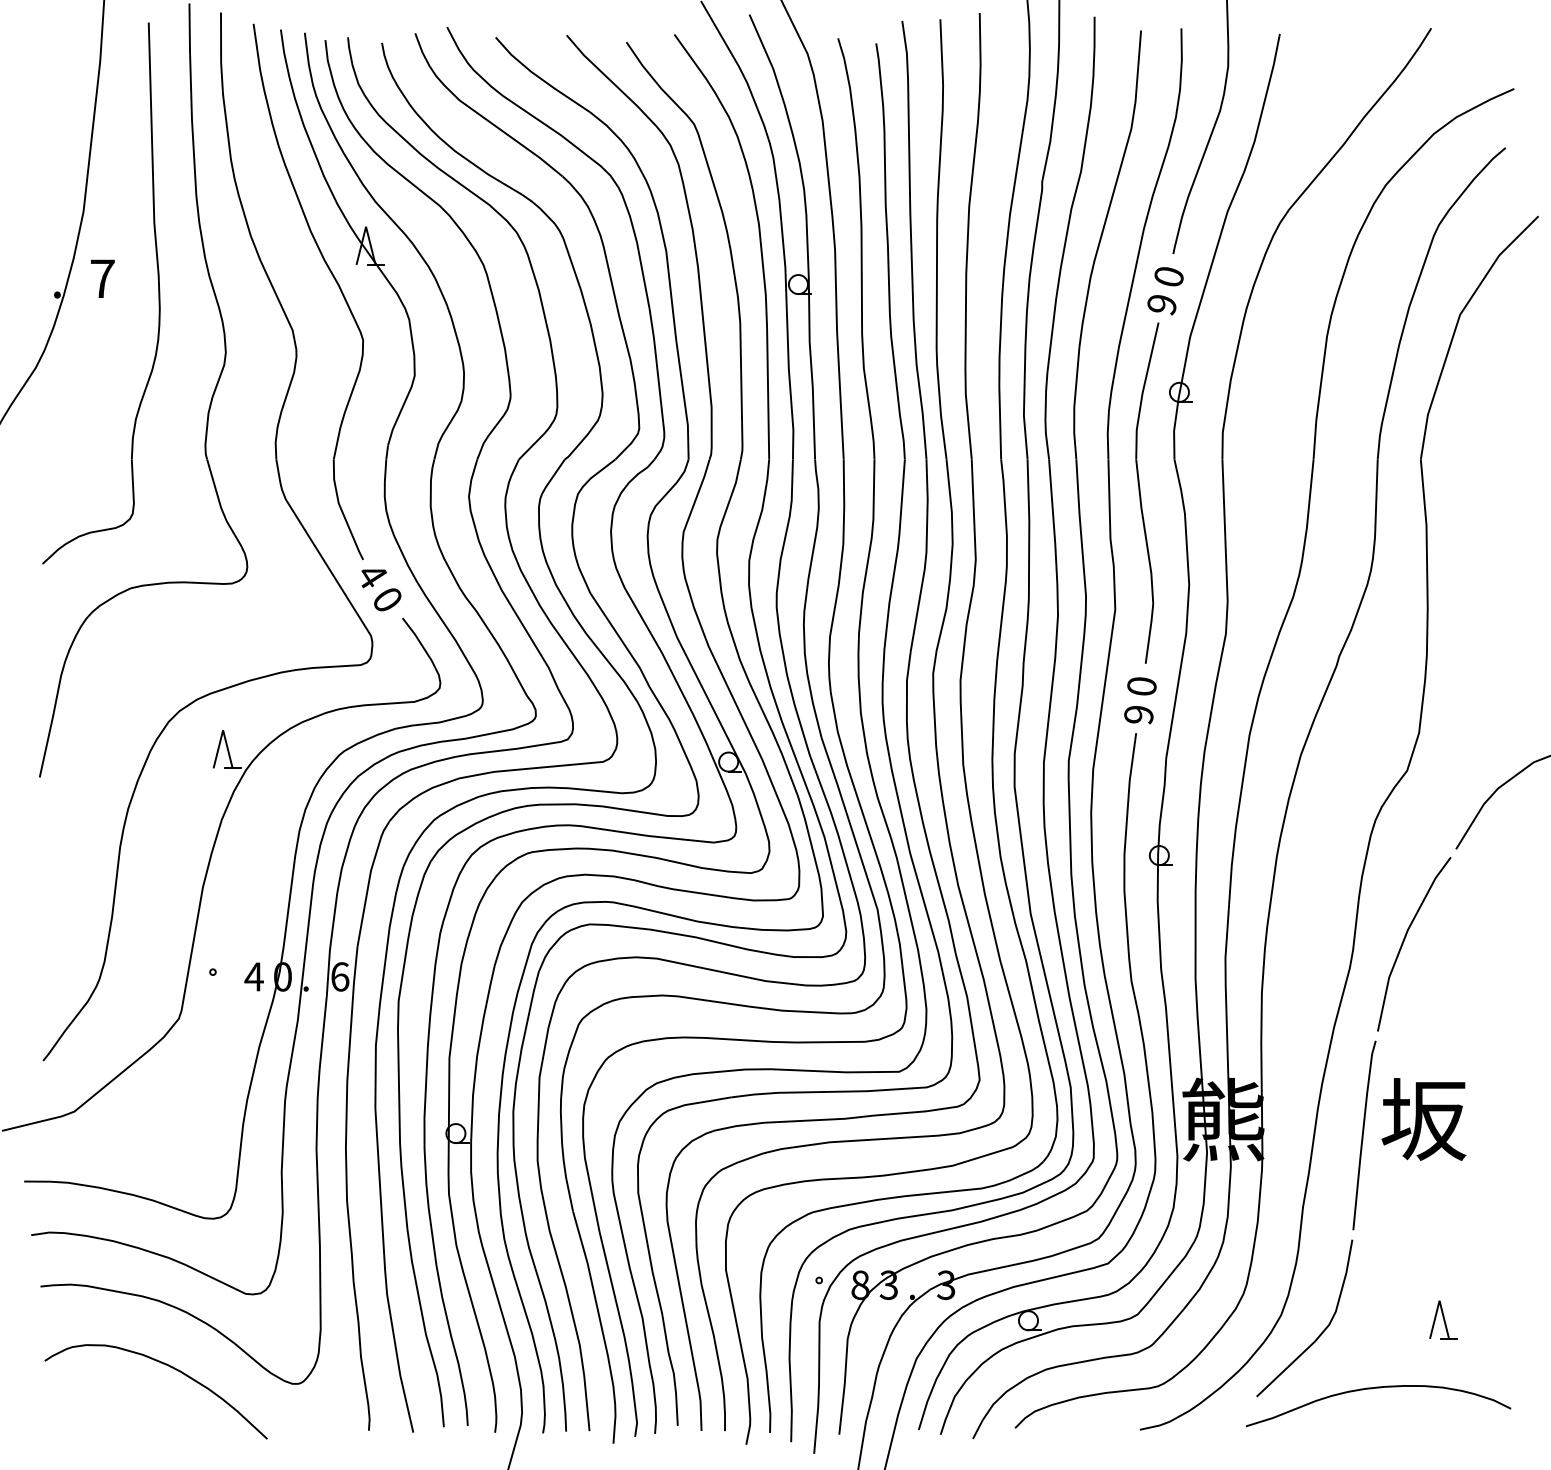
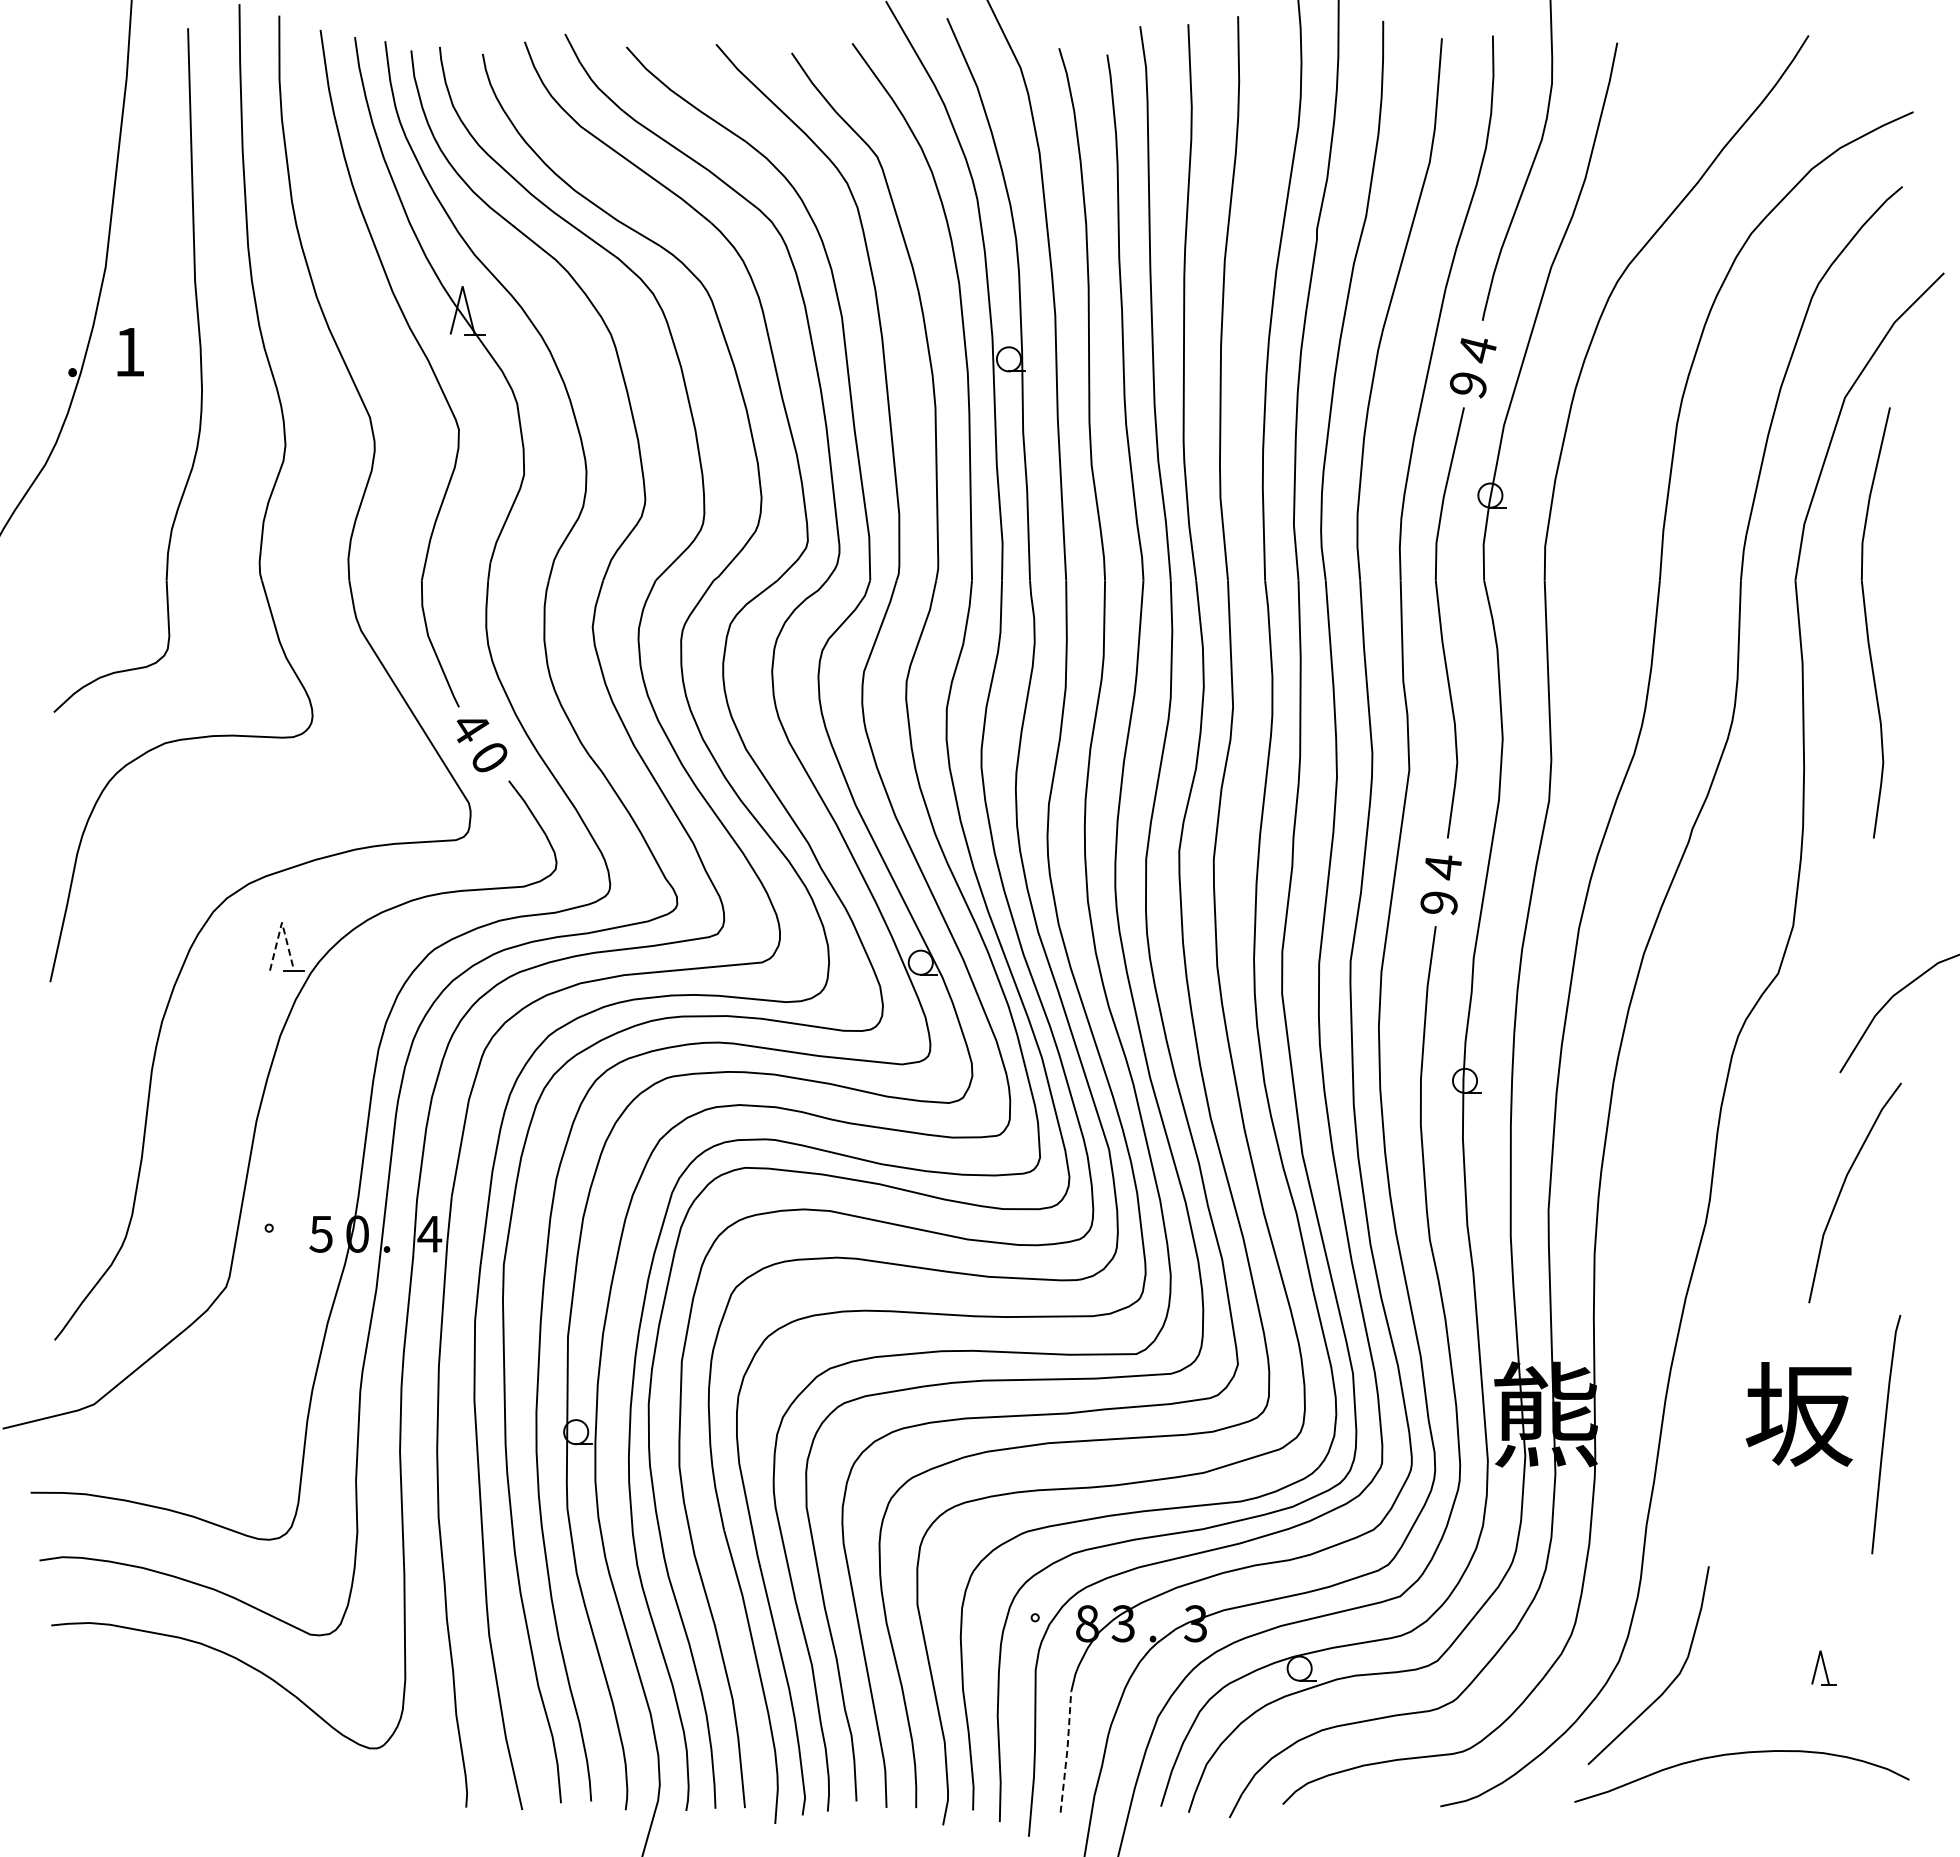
text: (1169, 277) -> (1477, 350), 0 -> 4
text: (103, 279) -> (130, 352), 7 -> 1
part: (1477, 492) -> (1867, 622), added
text: (1141, 686) -> (1442, 867), 0 -> 4
line: (223, 730) -> (282, 922), solid -> dashed
line: (1405, 939) -> (1843, 1187), moved
text: (339, 976) -> (429, 1233), 6 -> 4
text: (253, 977) -> (320, 1234), 4 -> 5
line: (1363, 1135) -> (1884, 1434), moved
part: (1443, 1319) -> (1823, 1667), size x0.7
curve: (164, 1364) -> (208, 1724), removed
line: (844, 1386) -> (1067, 1751), solid -> dashed

